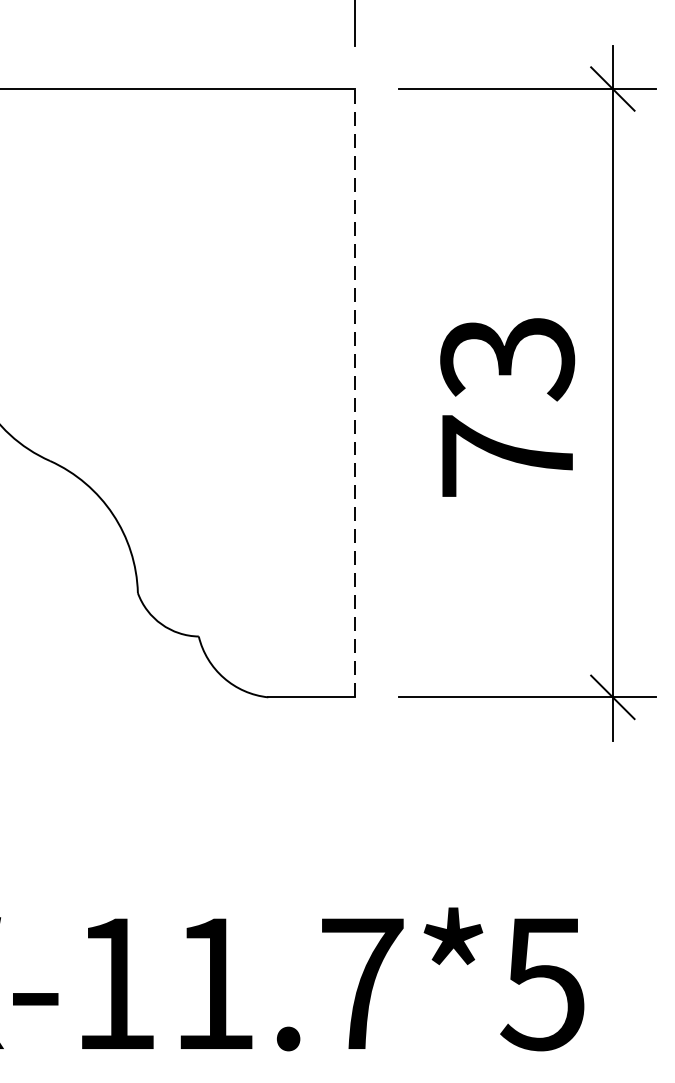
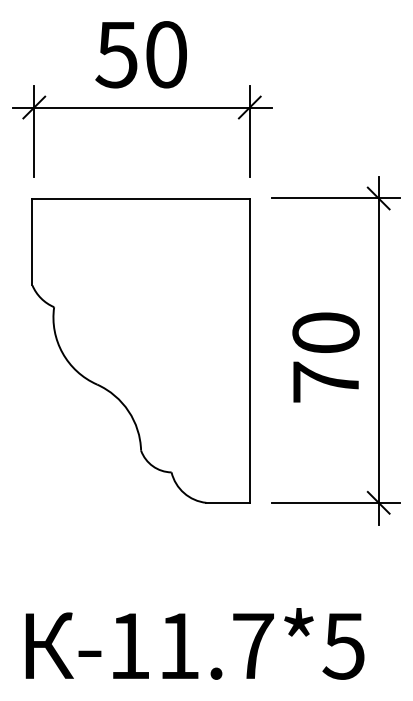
text: (506, 358) -> (325, 333), 73 -> 70
line: (354, 392) -> (249, 350), dashed -> solid

